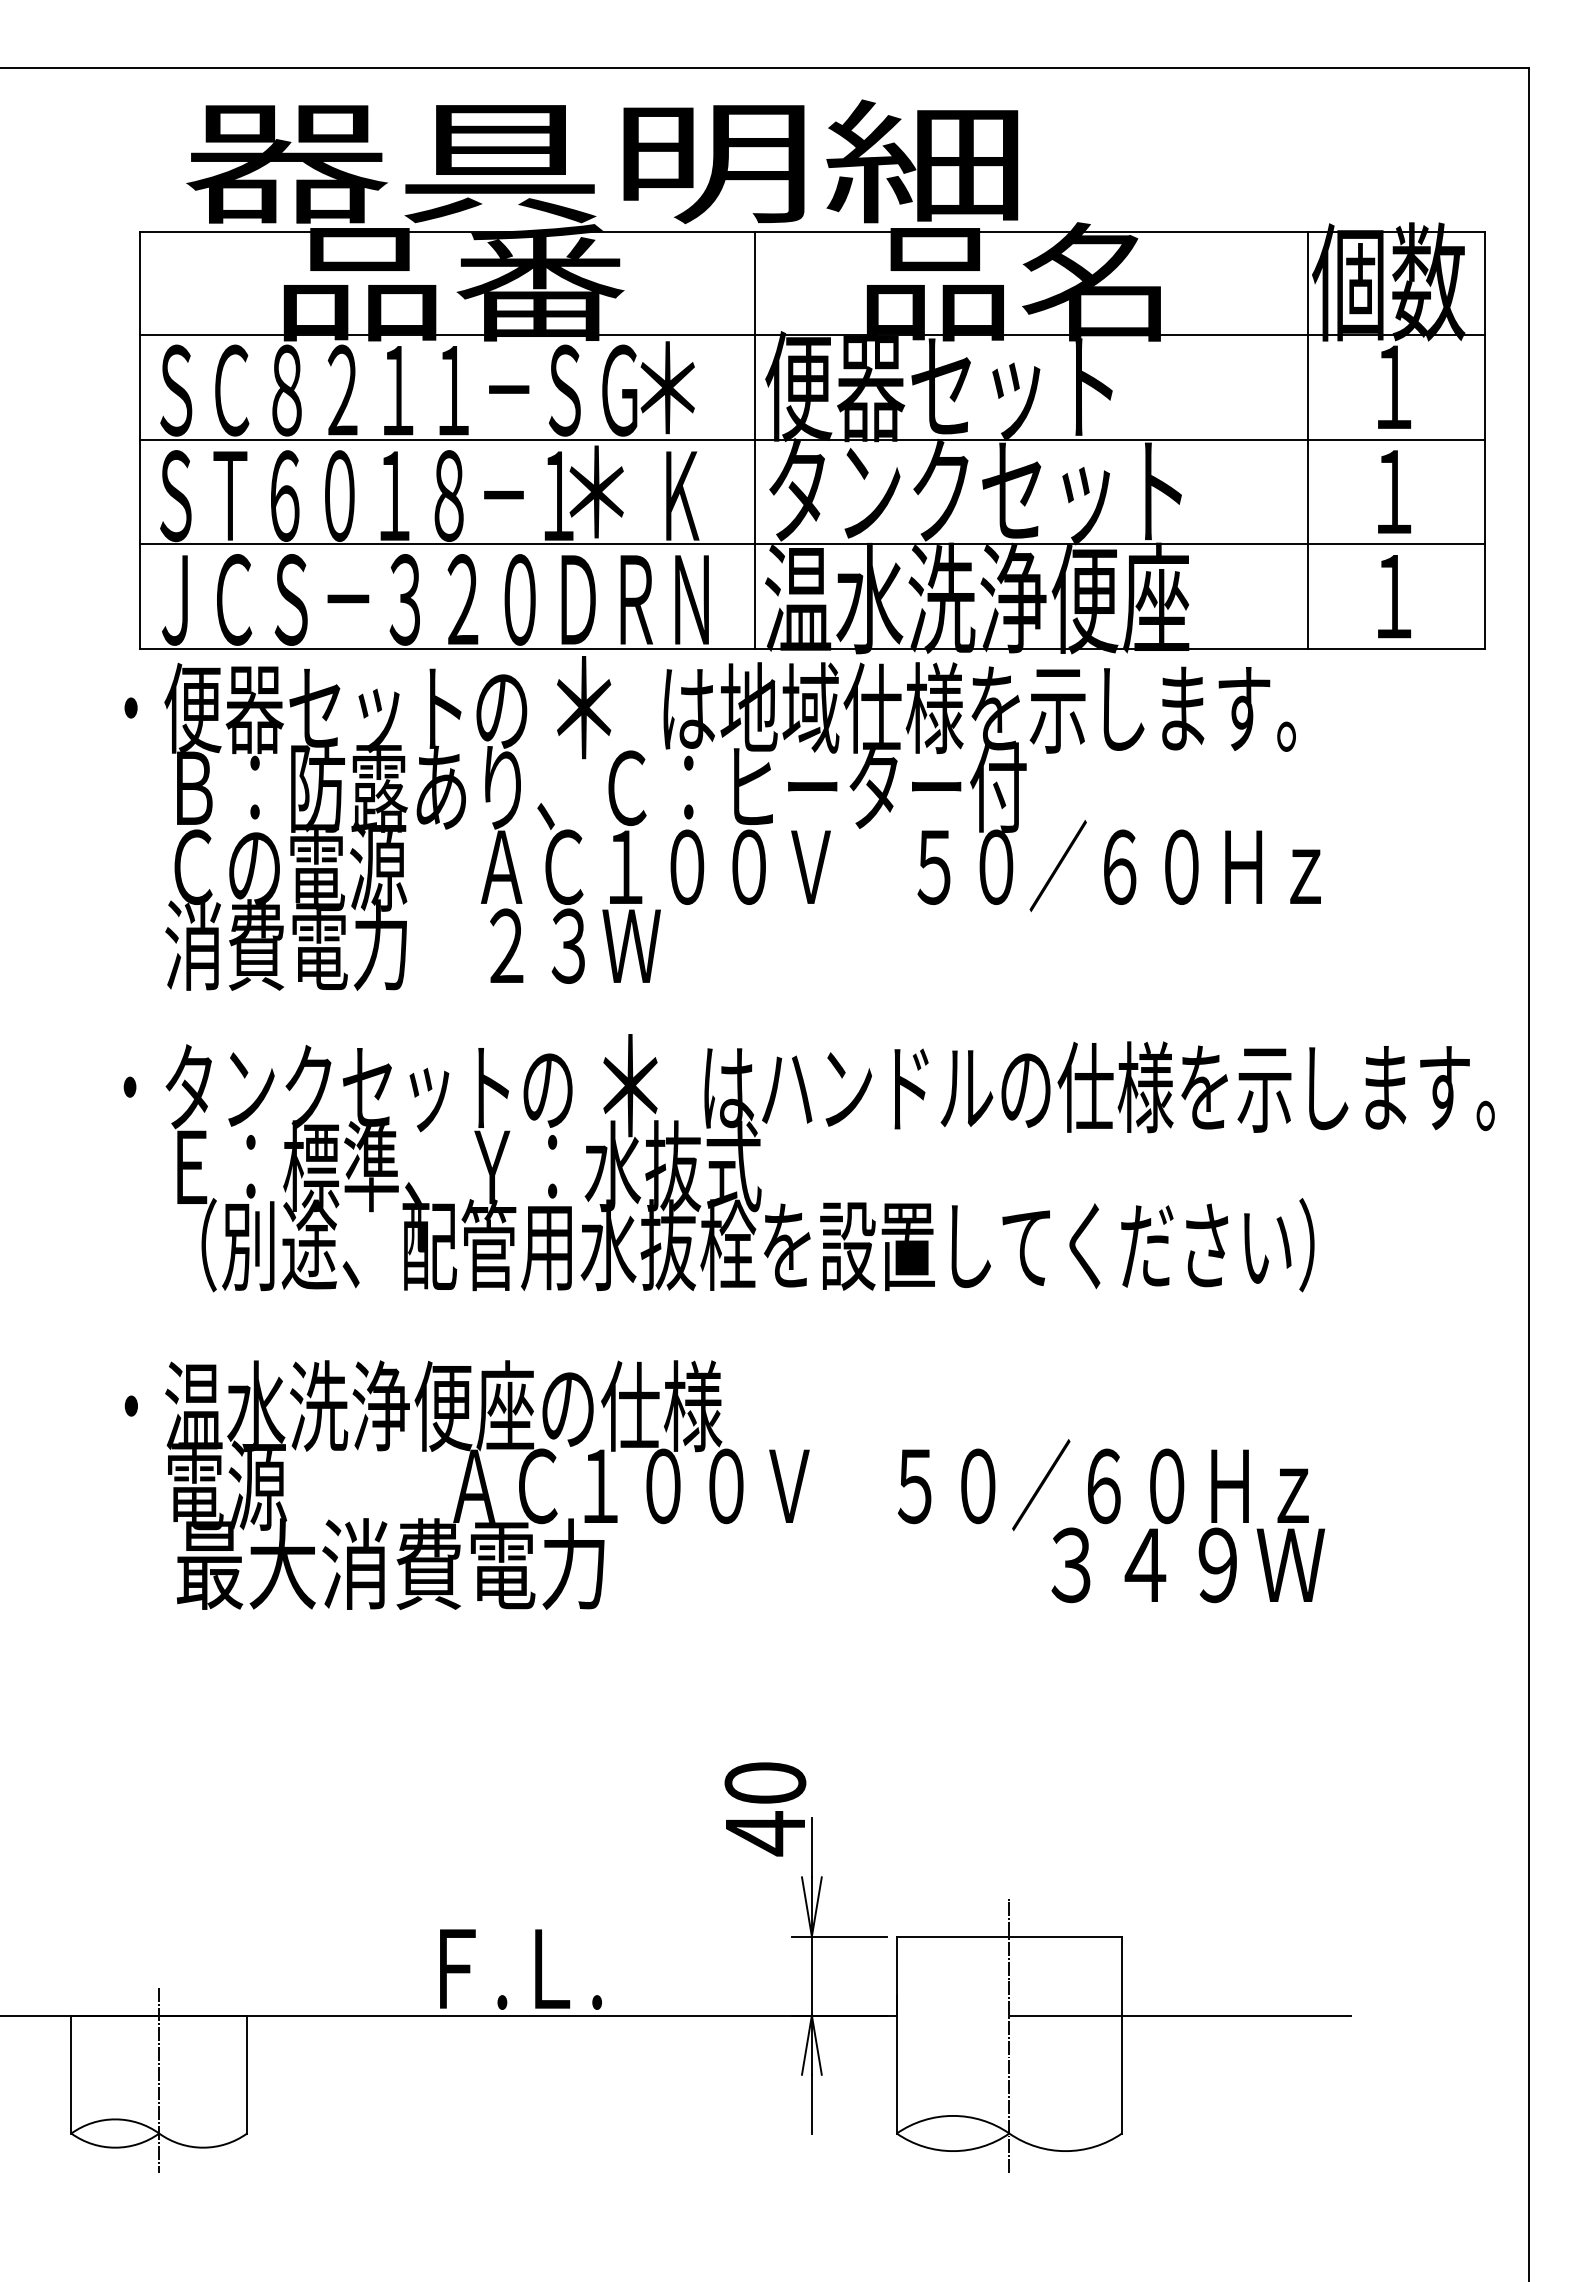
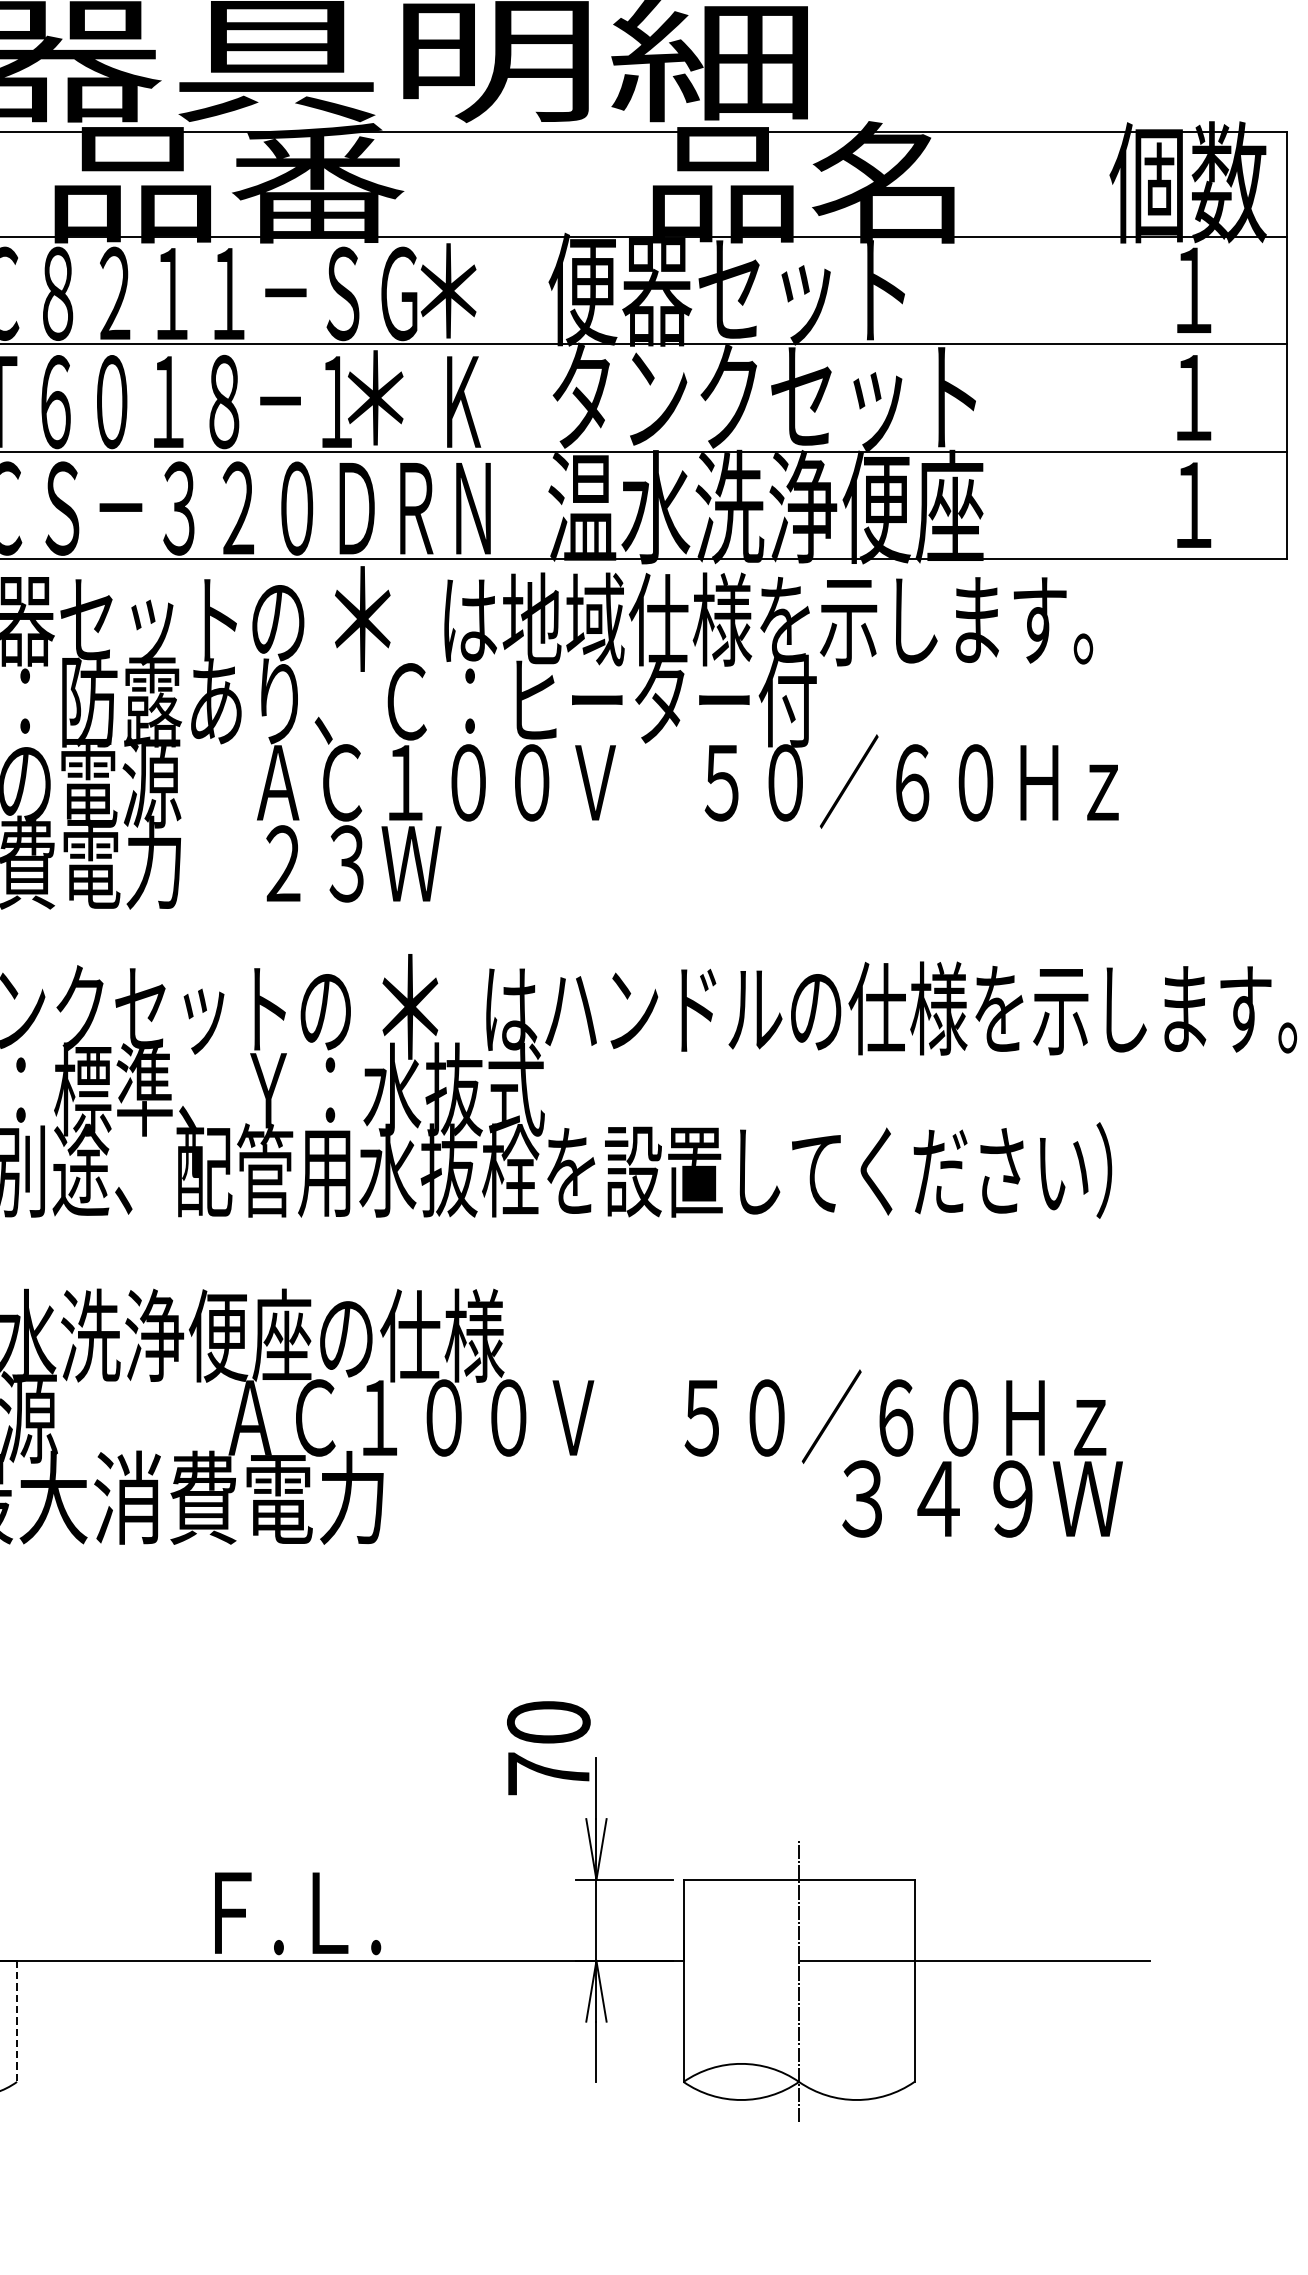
line: (754, 440) -> (537, 345), removed
line: (1307, 440) -> (1104, 345), removed
text: (765, 1833) -> (548, 1774), 40 -> 70
line: (247, 2074) -> (17, 2021), solid -> dashed

